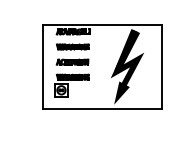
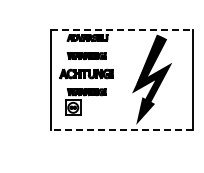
line: (102, 24) -> (122, 29), solid -> dashed
part: (72, 62) -> (86, 74), size x1.4
line: (101, 109) -> (121, 130), solid -> dashed

